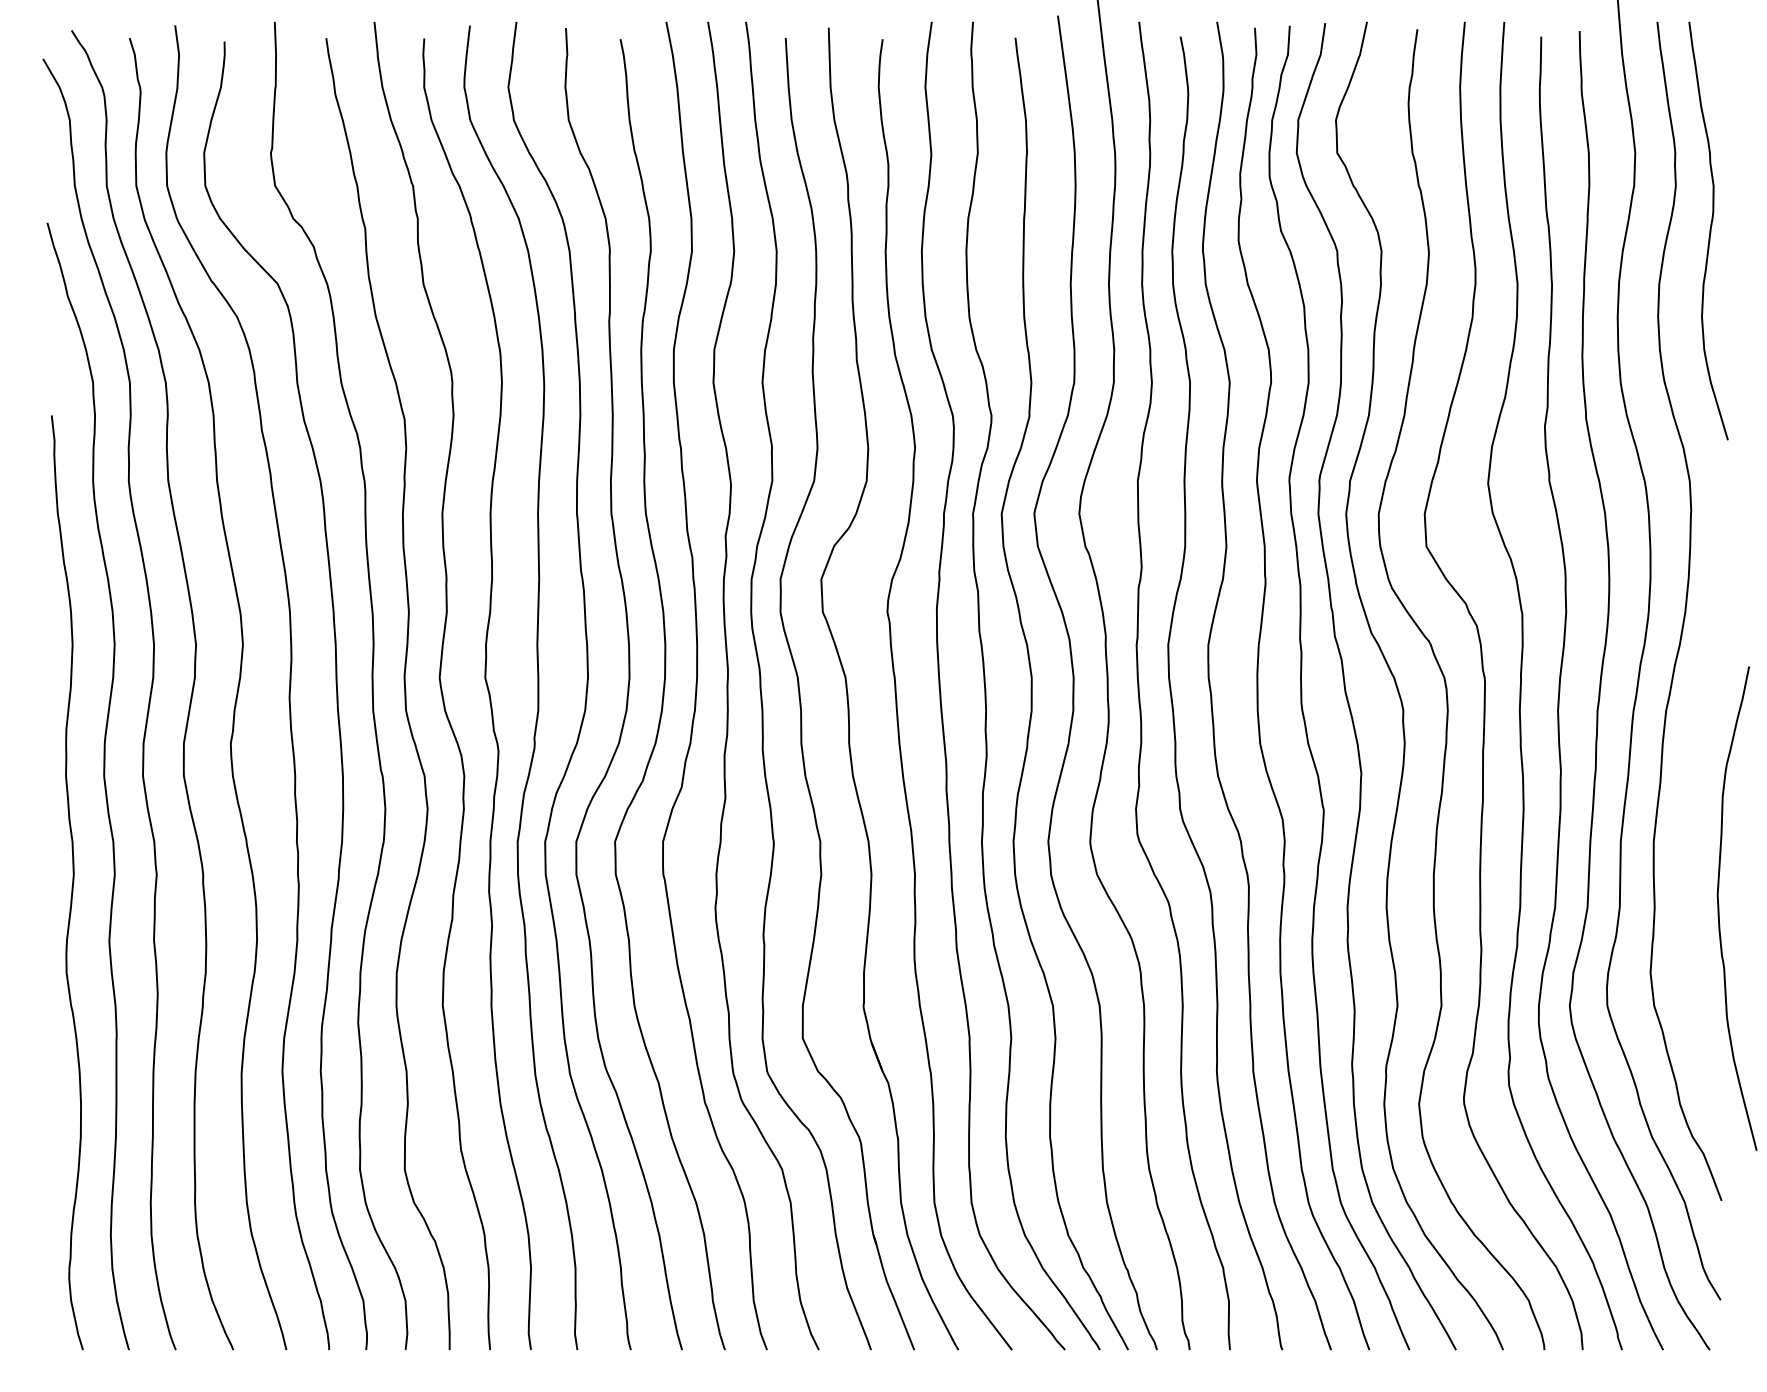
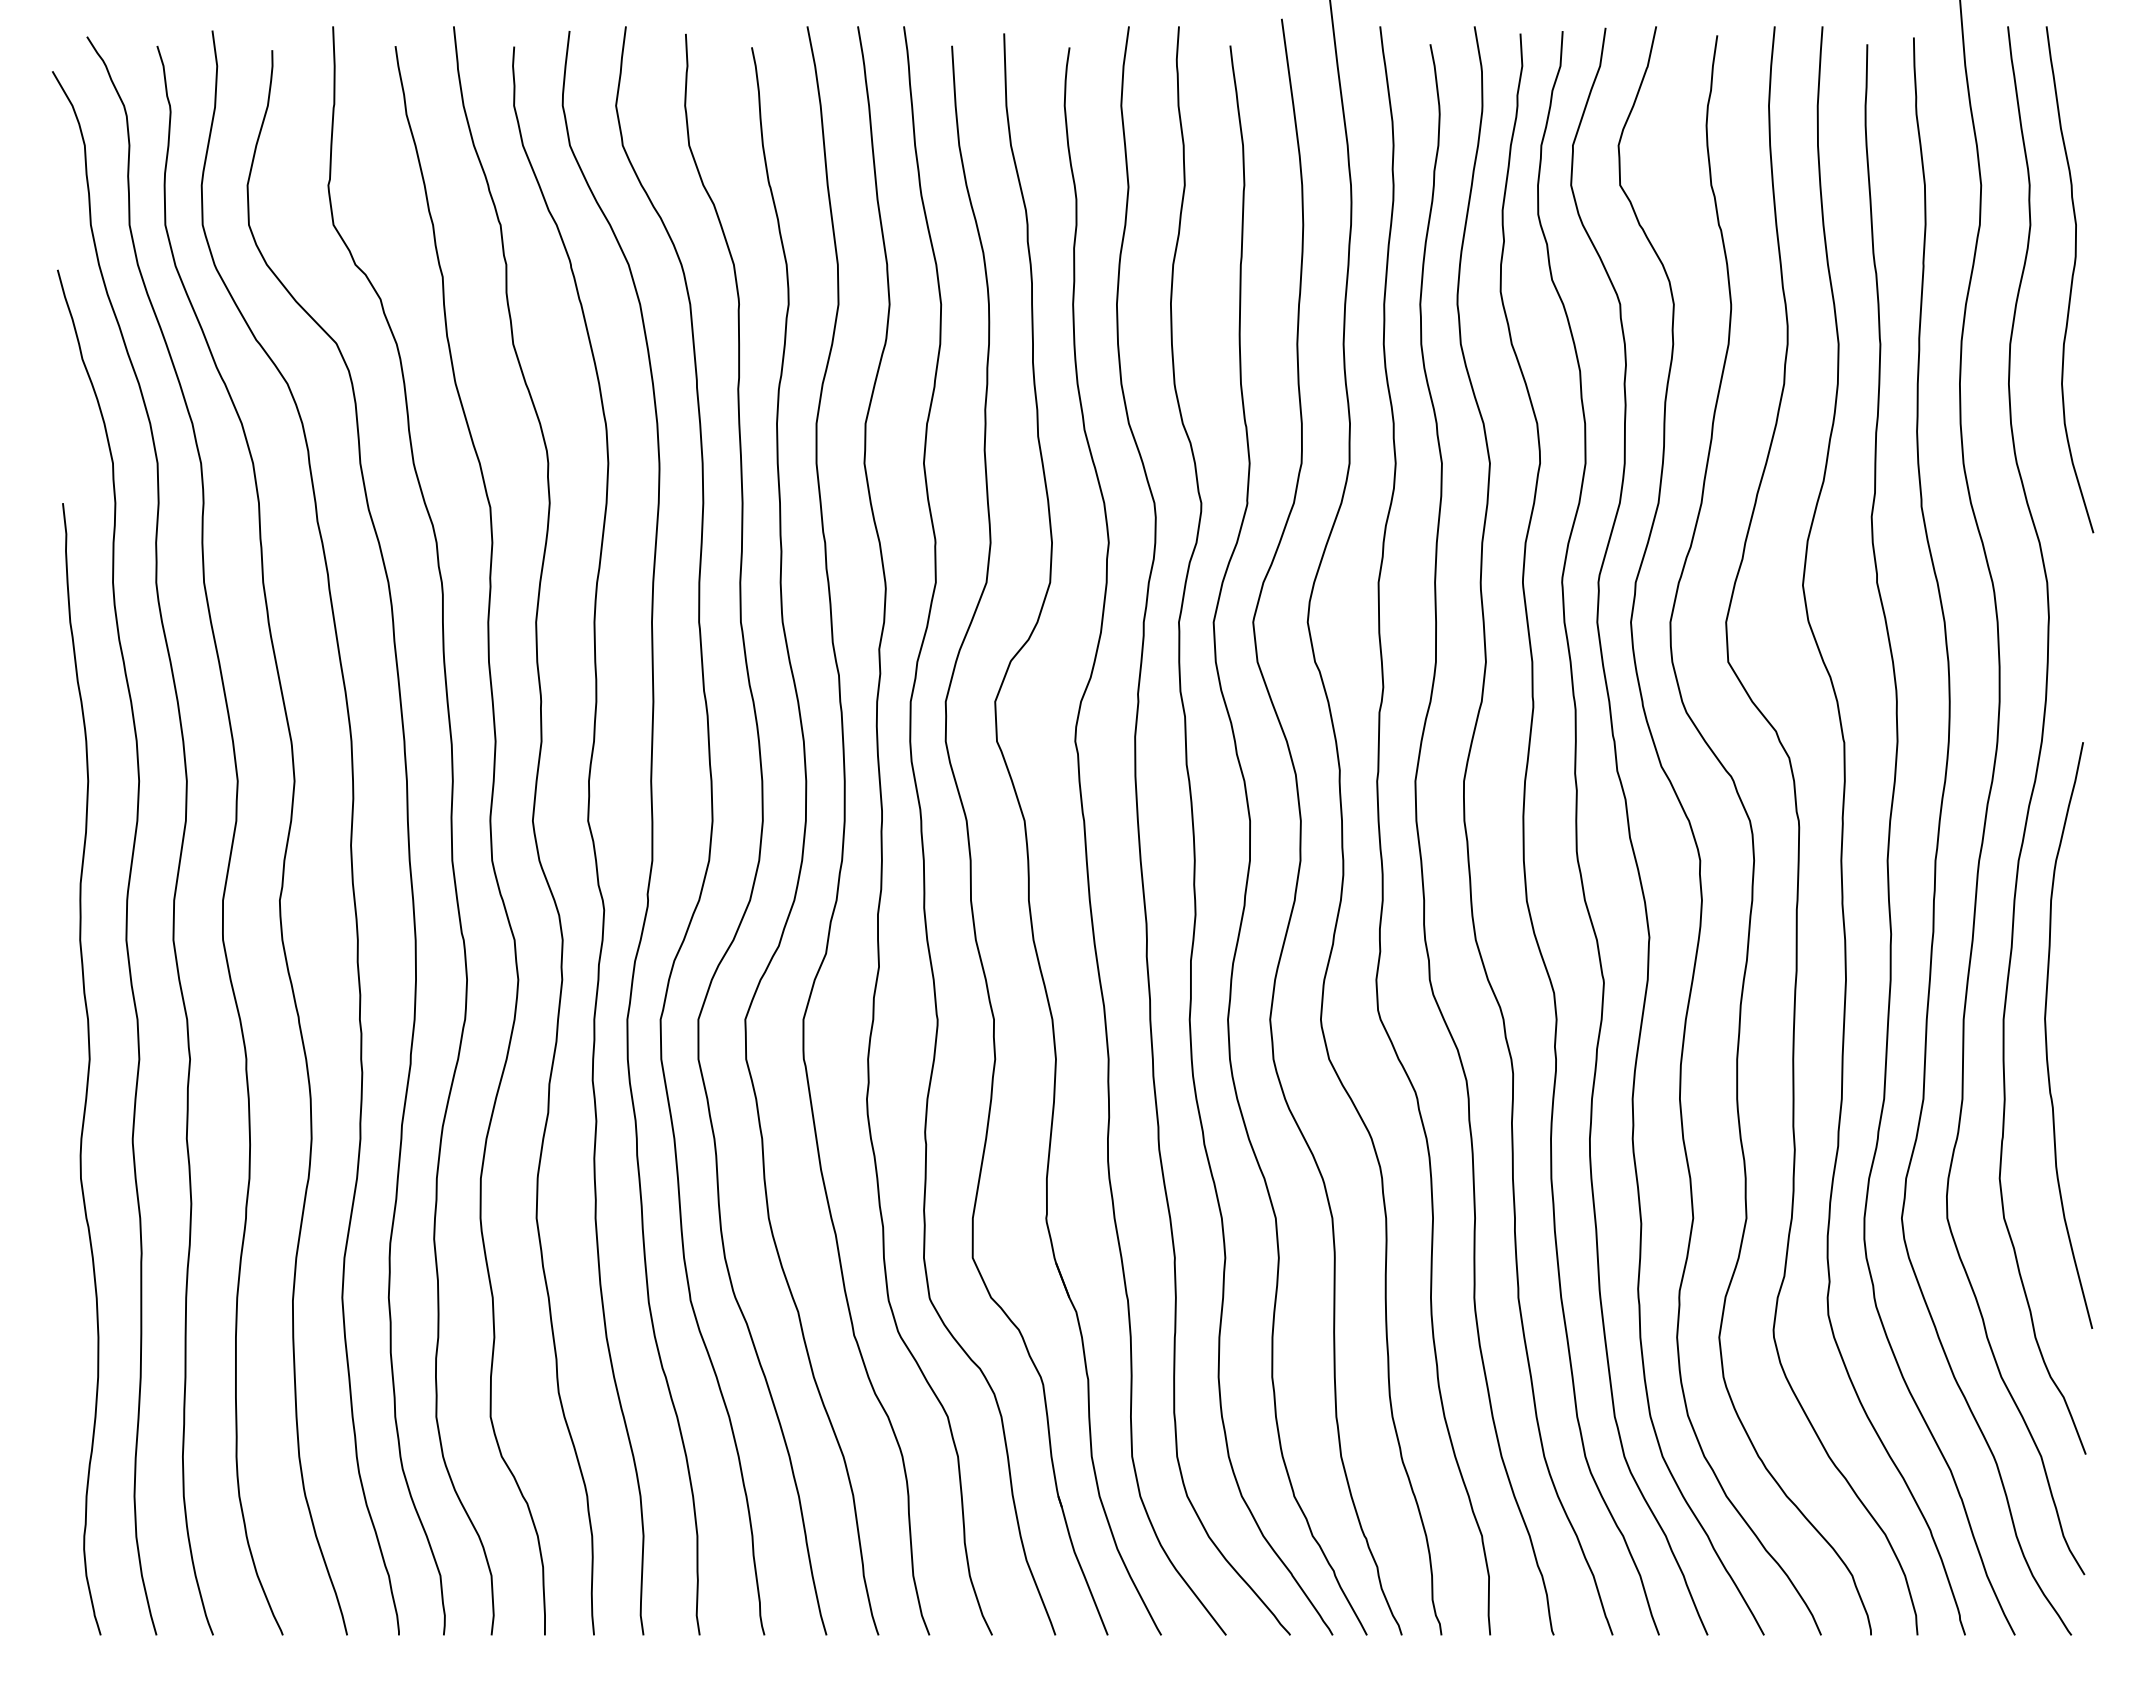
curve: (1719, 913) -> (2047, 1041), moved

